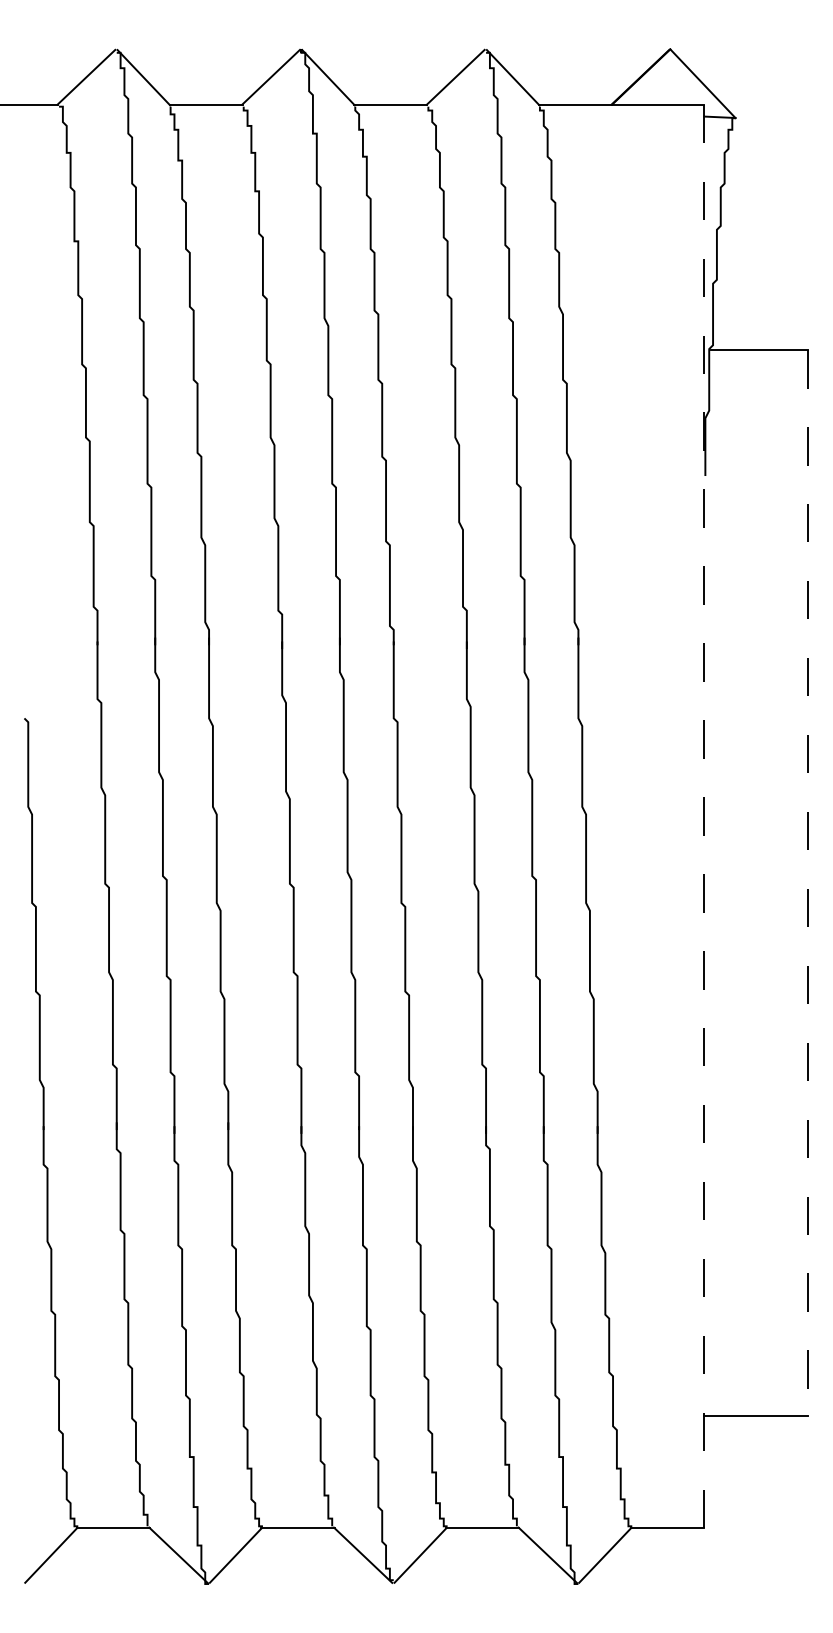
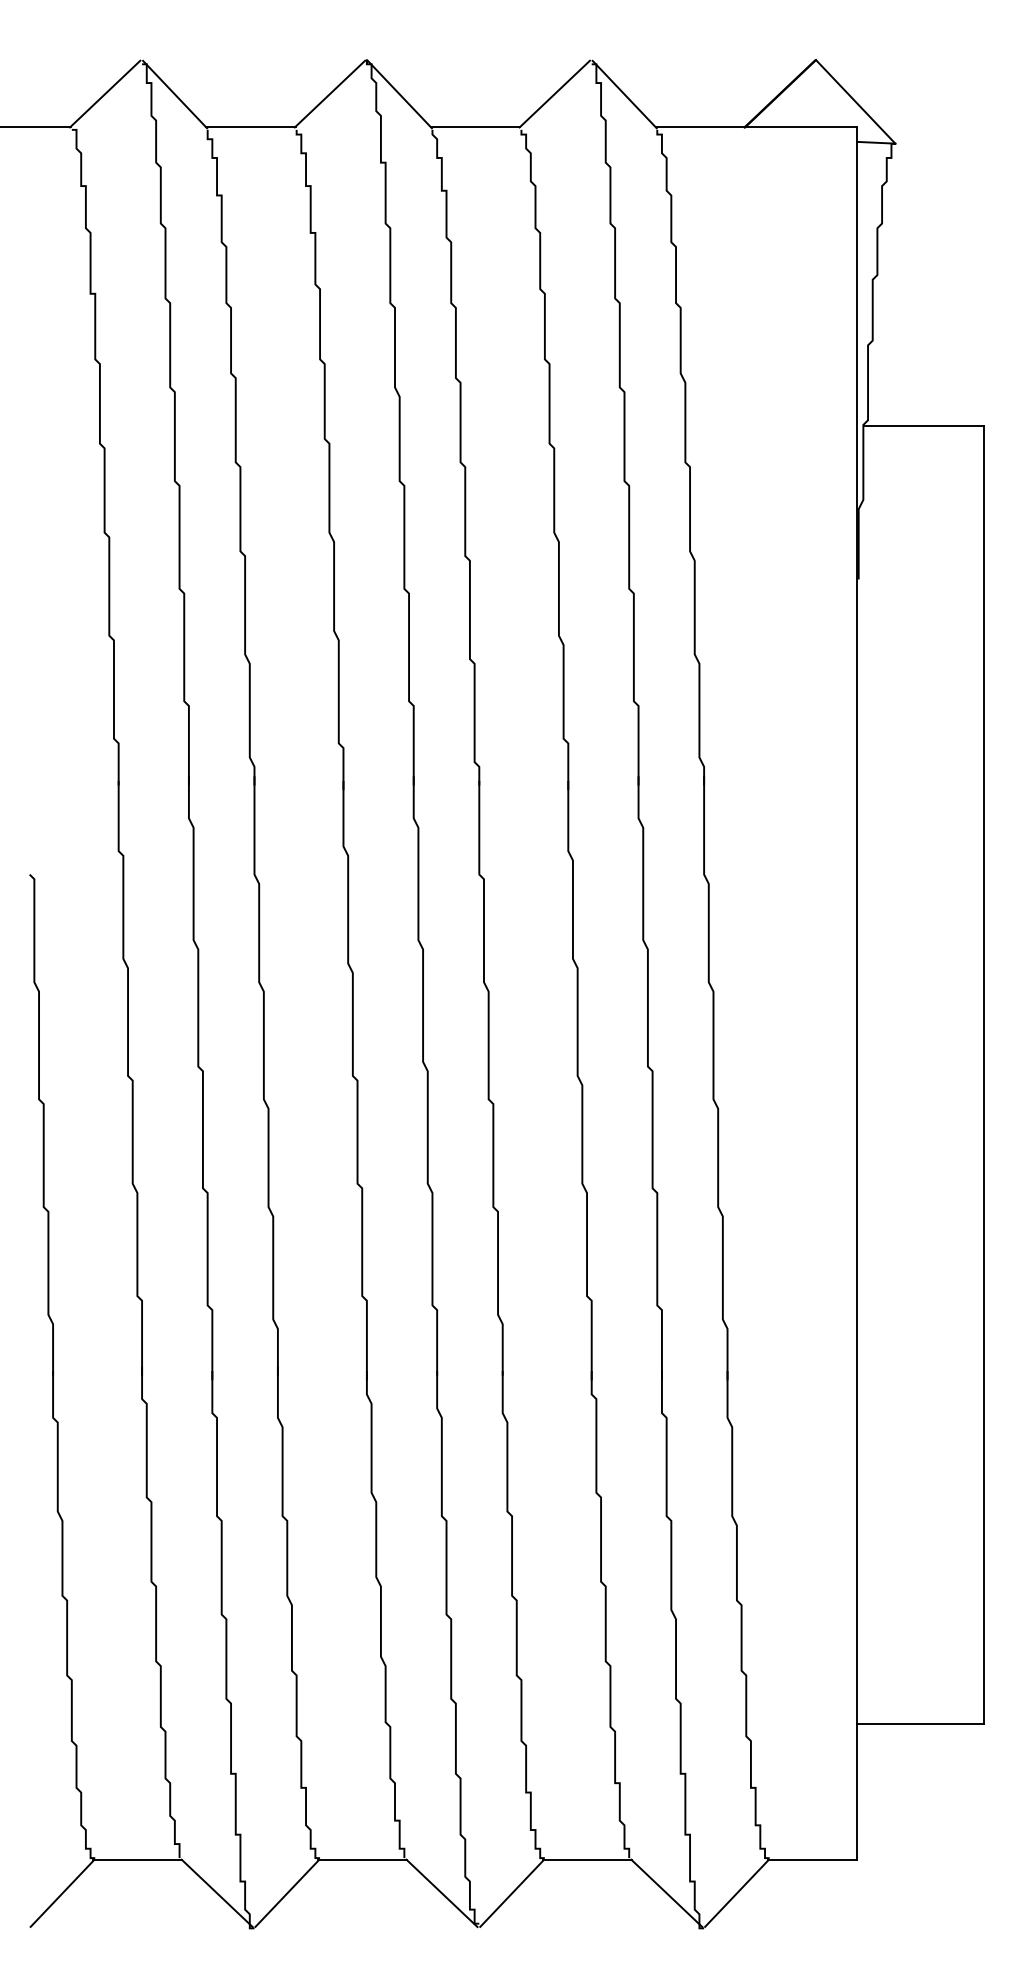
line: (704, 816) -> (857, 994), dashed -> solid
line: (808, 882) -> (984, 1074), dashed -> solid

